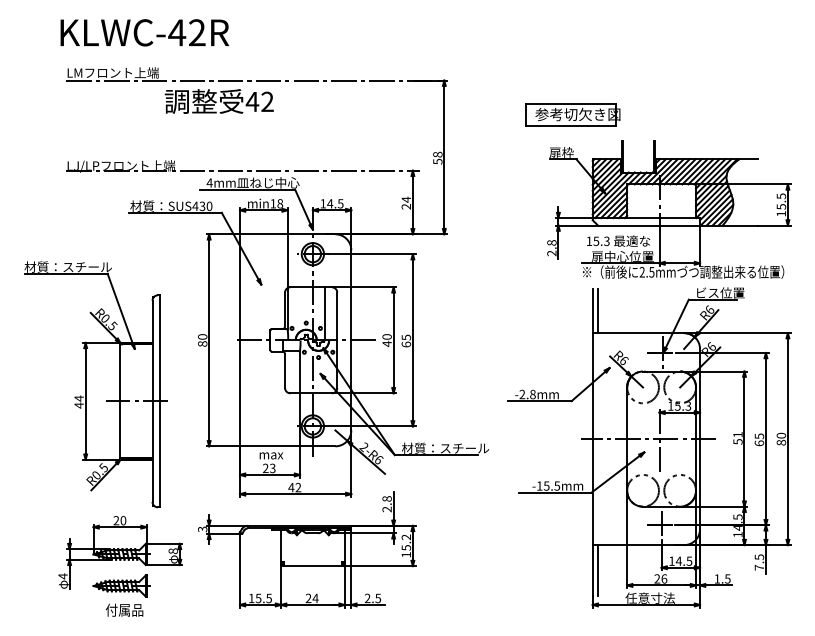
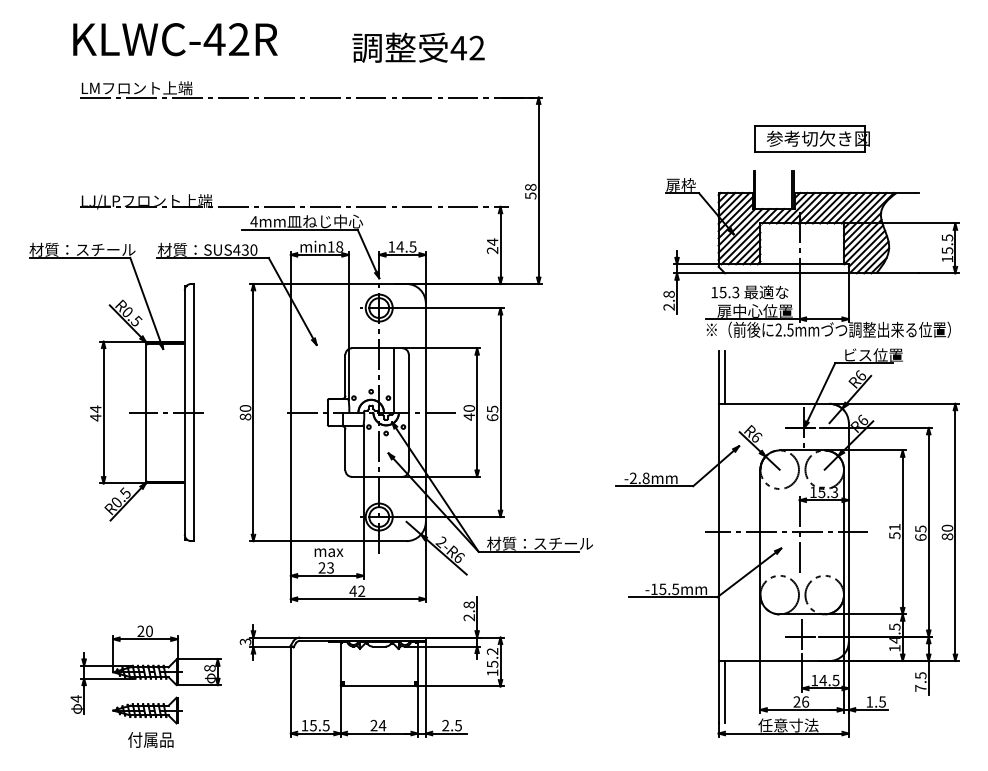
text: (218, 101) -> (417, 47), moved
part: (572, 114) -> (811, 138), moved
part: (95, 384) -> (115, 392), moved

